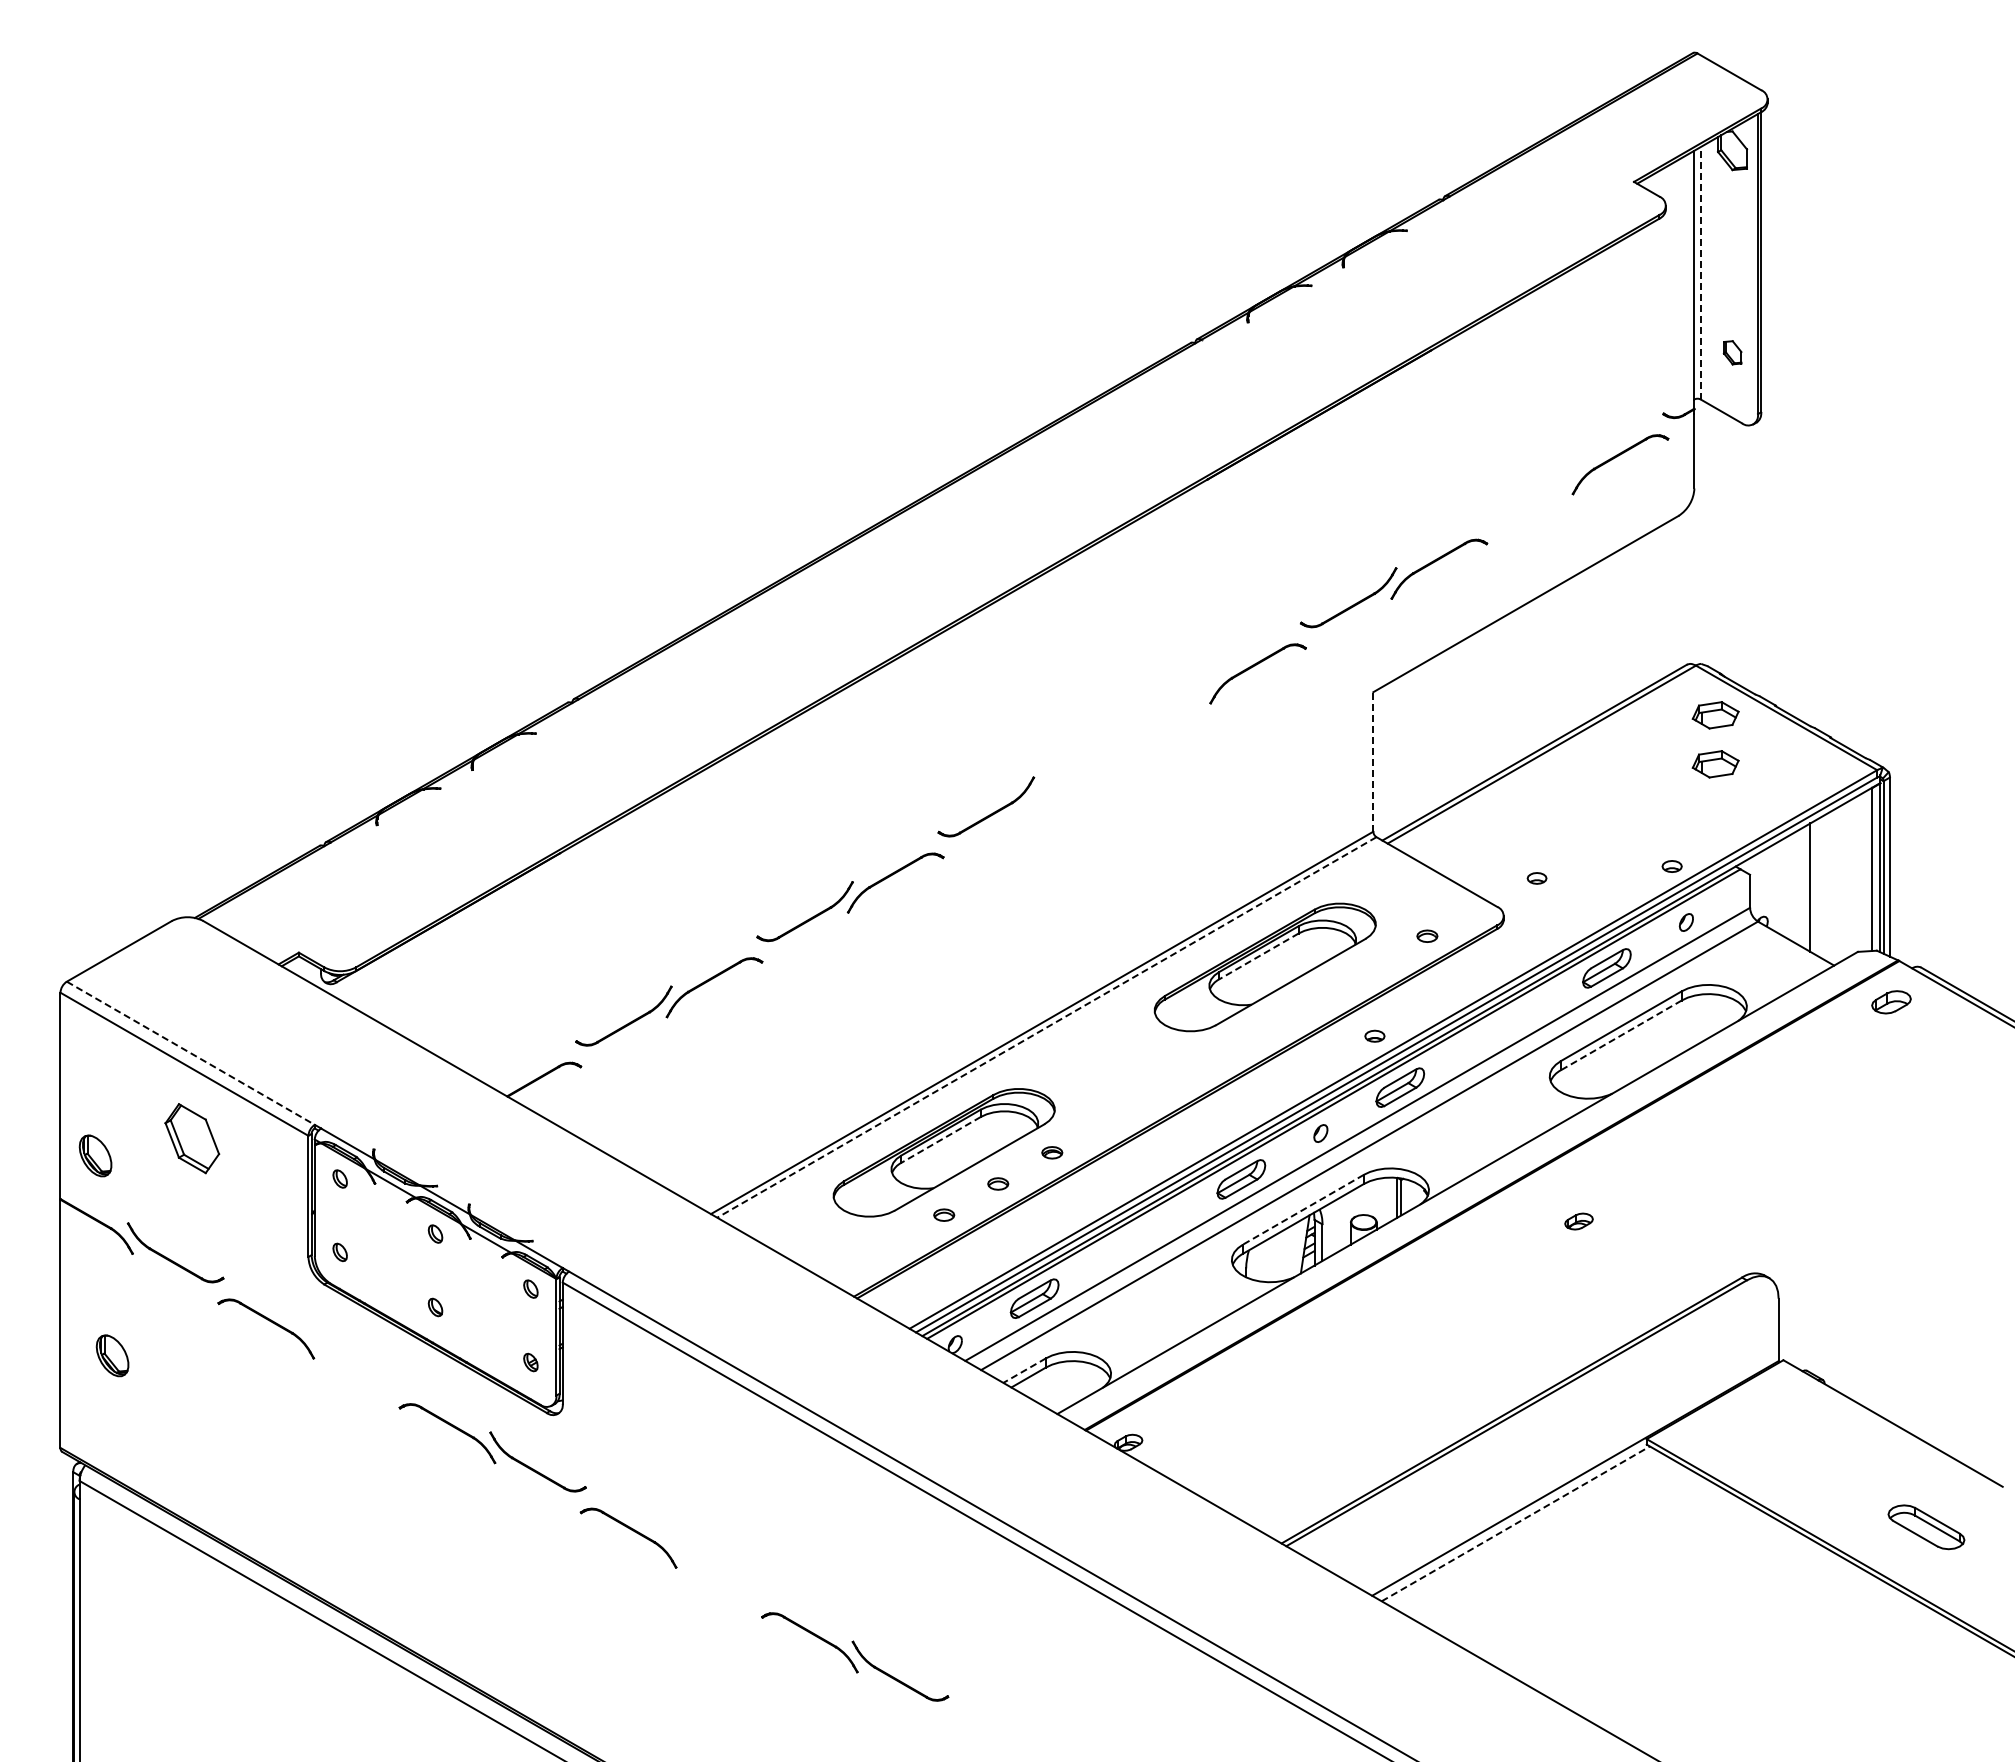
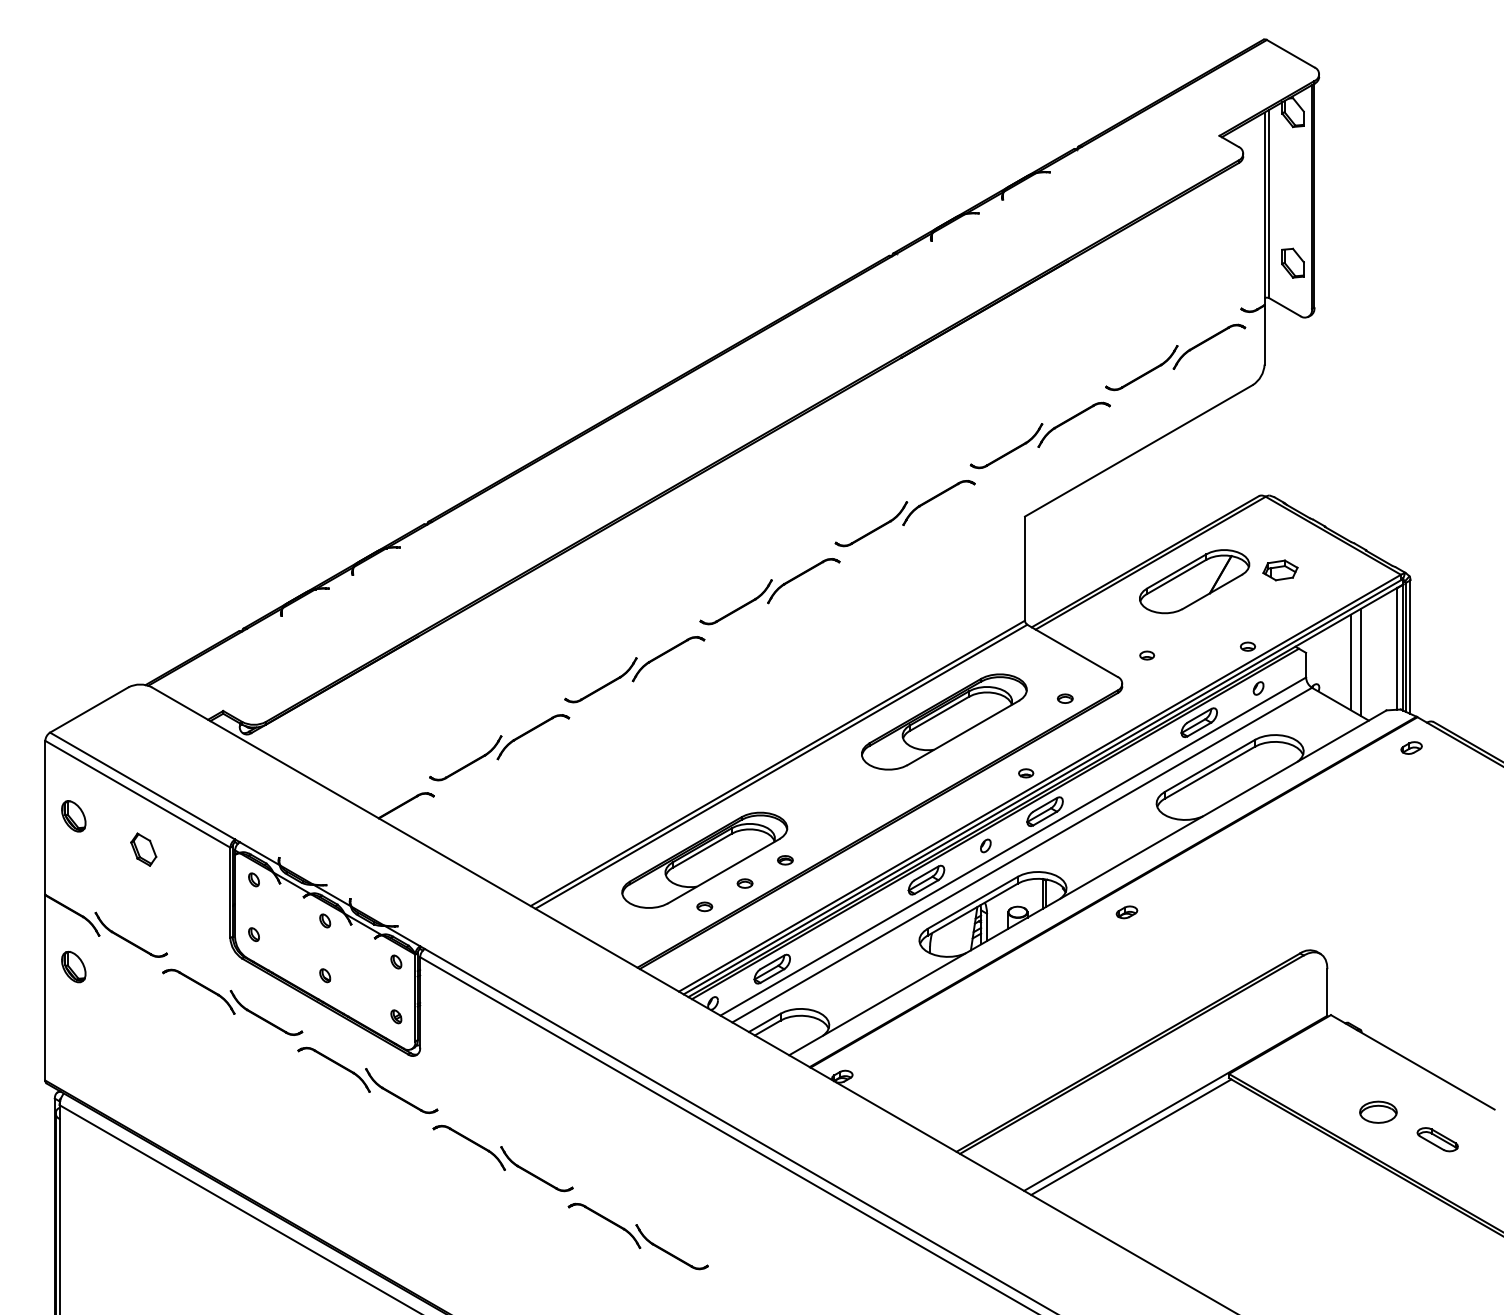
line: (1700, 272) -> (1269, 203), dashed -> solid
part: (1732, 352) -> (1292, 263), size x1.67
part: (1534, 499) -> (1145, 372), added
part: (1172, 708) -> (875, 528), added
part: (1715, 715) -> (1280, 534), removed
line: (1373, 761) -> (1025, 568), dashed -> solid
part: (1073, 771) -> (801, 575), added
part: (1600, 779) -> (1194, 581), added
line: (1823, 887) -> (1360, 662), added
line: (1258, 956) -> (939, 713), dashed -> solid
part: (1891, 1002) -> (1411, 748), size x0.71
line: (1046, 1027) -> (781, 766), dashed -> solid
line: (1621, 1035) -> (1210, 772), dashed -> solid
line: (191, 1053) -> (143, 786), dashed -> solid
part: (192, 1138) -> (143, 849), size x0.62
line: (941, 1139) -> (702, 850), dashed -> solid
part: (95, 1155) -> (73, 816), moved
line: (1303, 1209) -> (972, 902), dashed -> solid
part: (1578, 1221) -> (1126, 912), moved
part: (112, 1355) -> (73, 966), moved
part: (353, 1364) -> (263, 1018), added
line: (1024, 1370) -> (764, 1022), dashed -> solid
part: (1846, 1490) -> (1378, 1112), added
line: (1515, 1523) -> (1131, 1136), dashed -> solid
part: (1926, 1526) -> (1437, 1139), size x0.71
part: (715, 1573) -> (534, 1174), added

